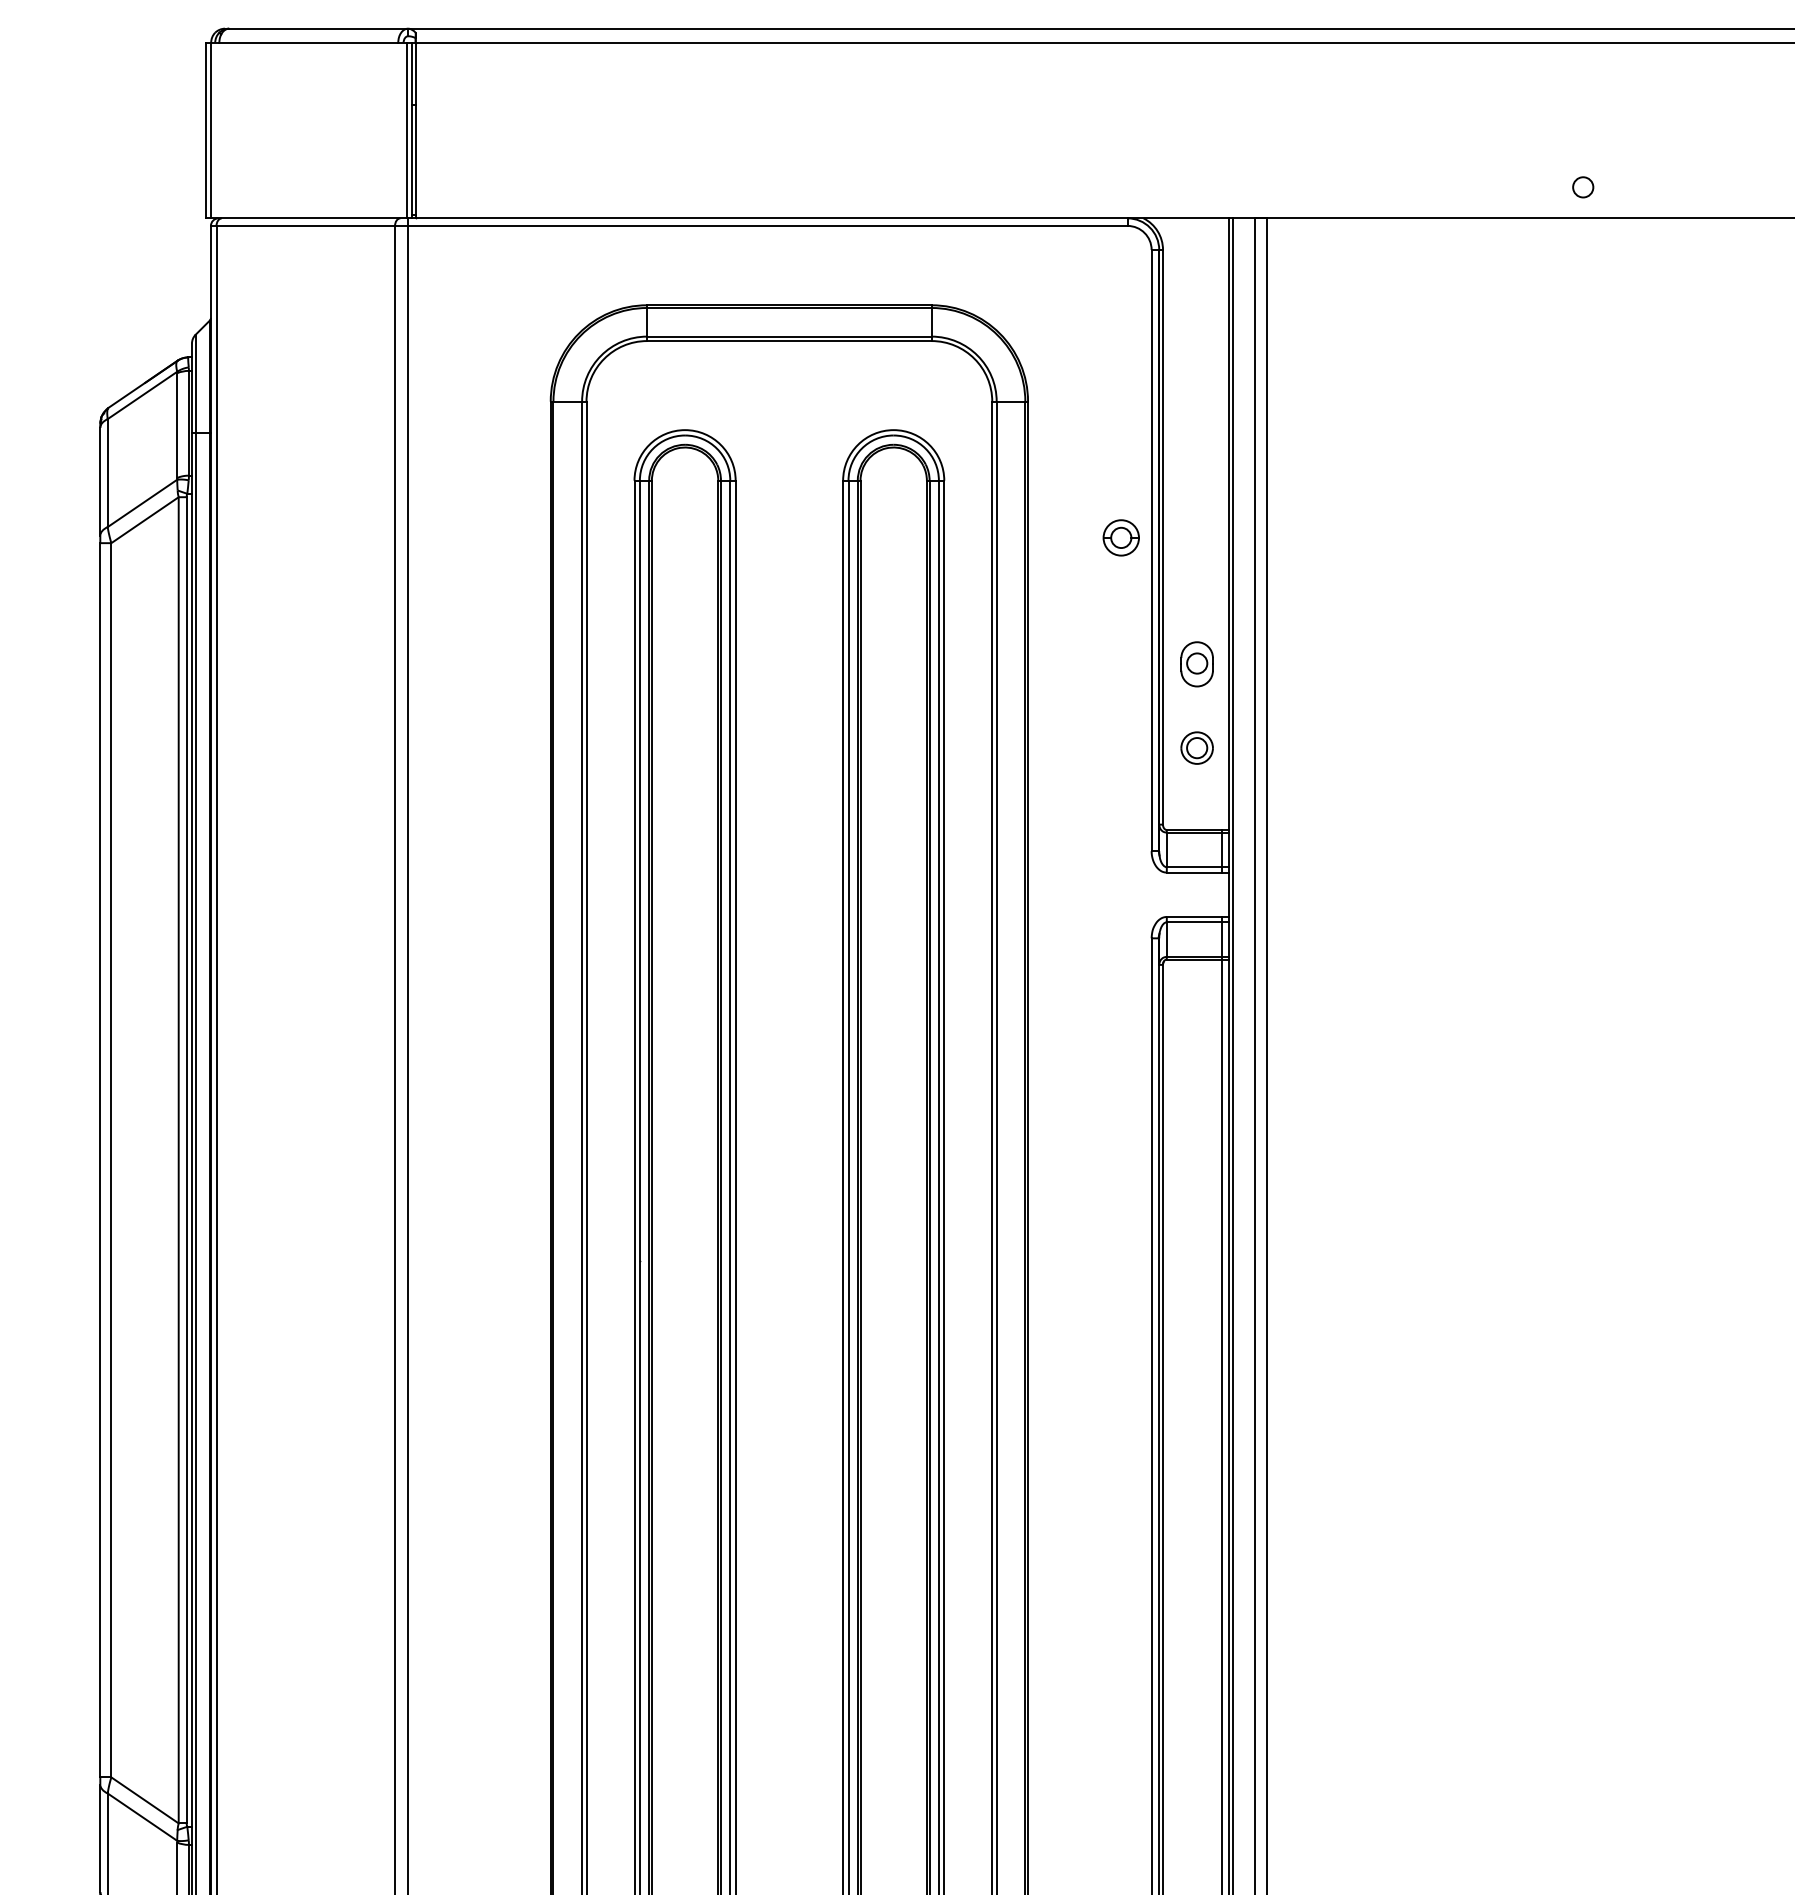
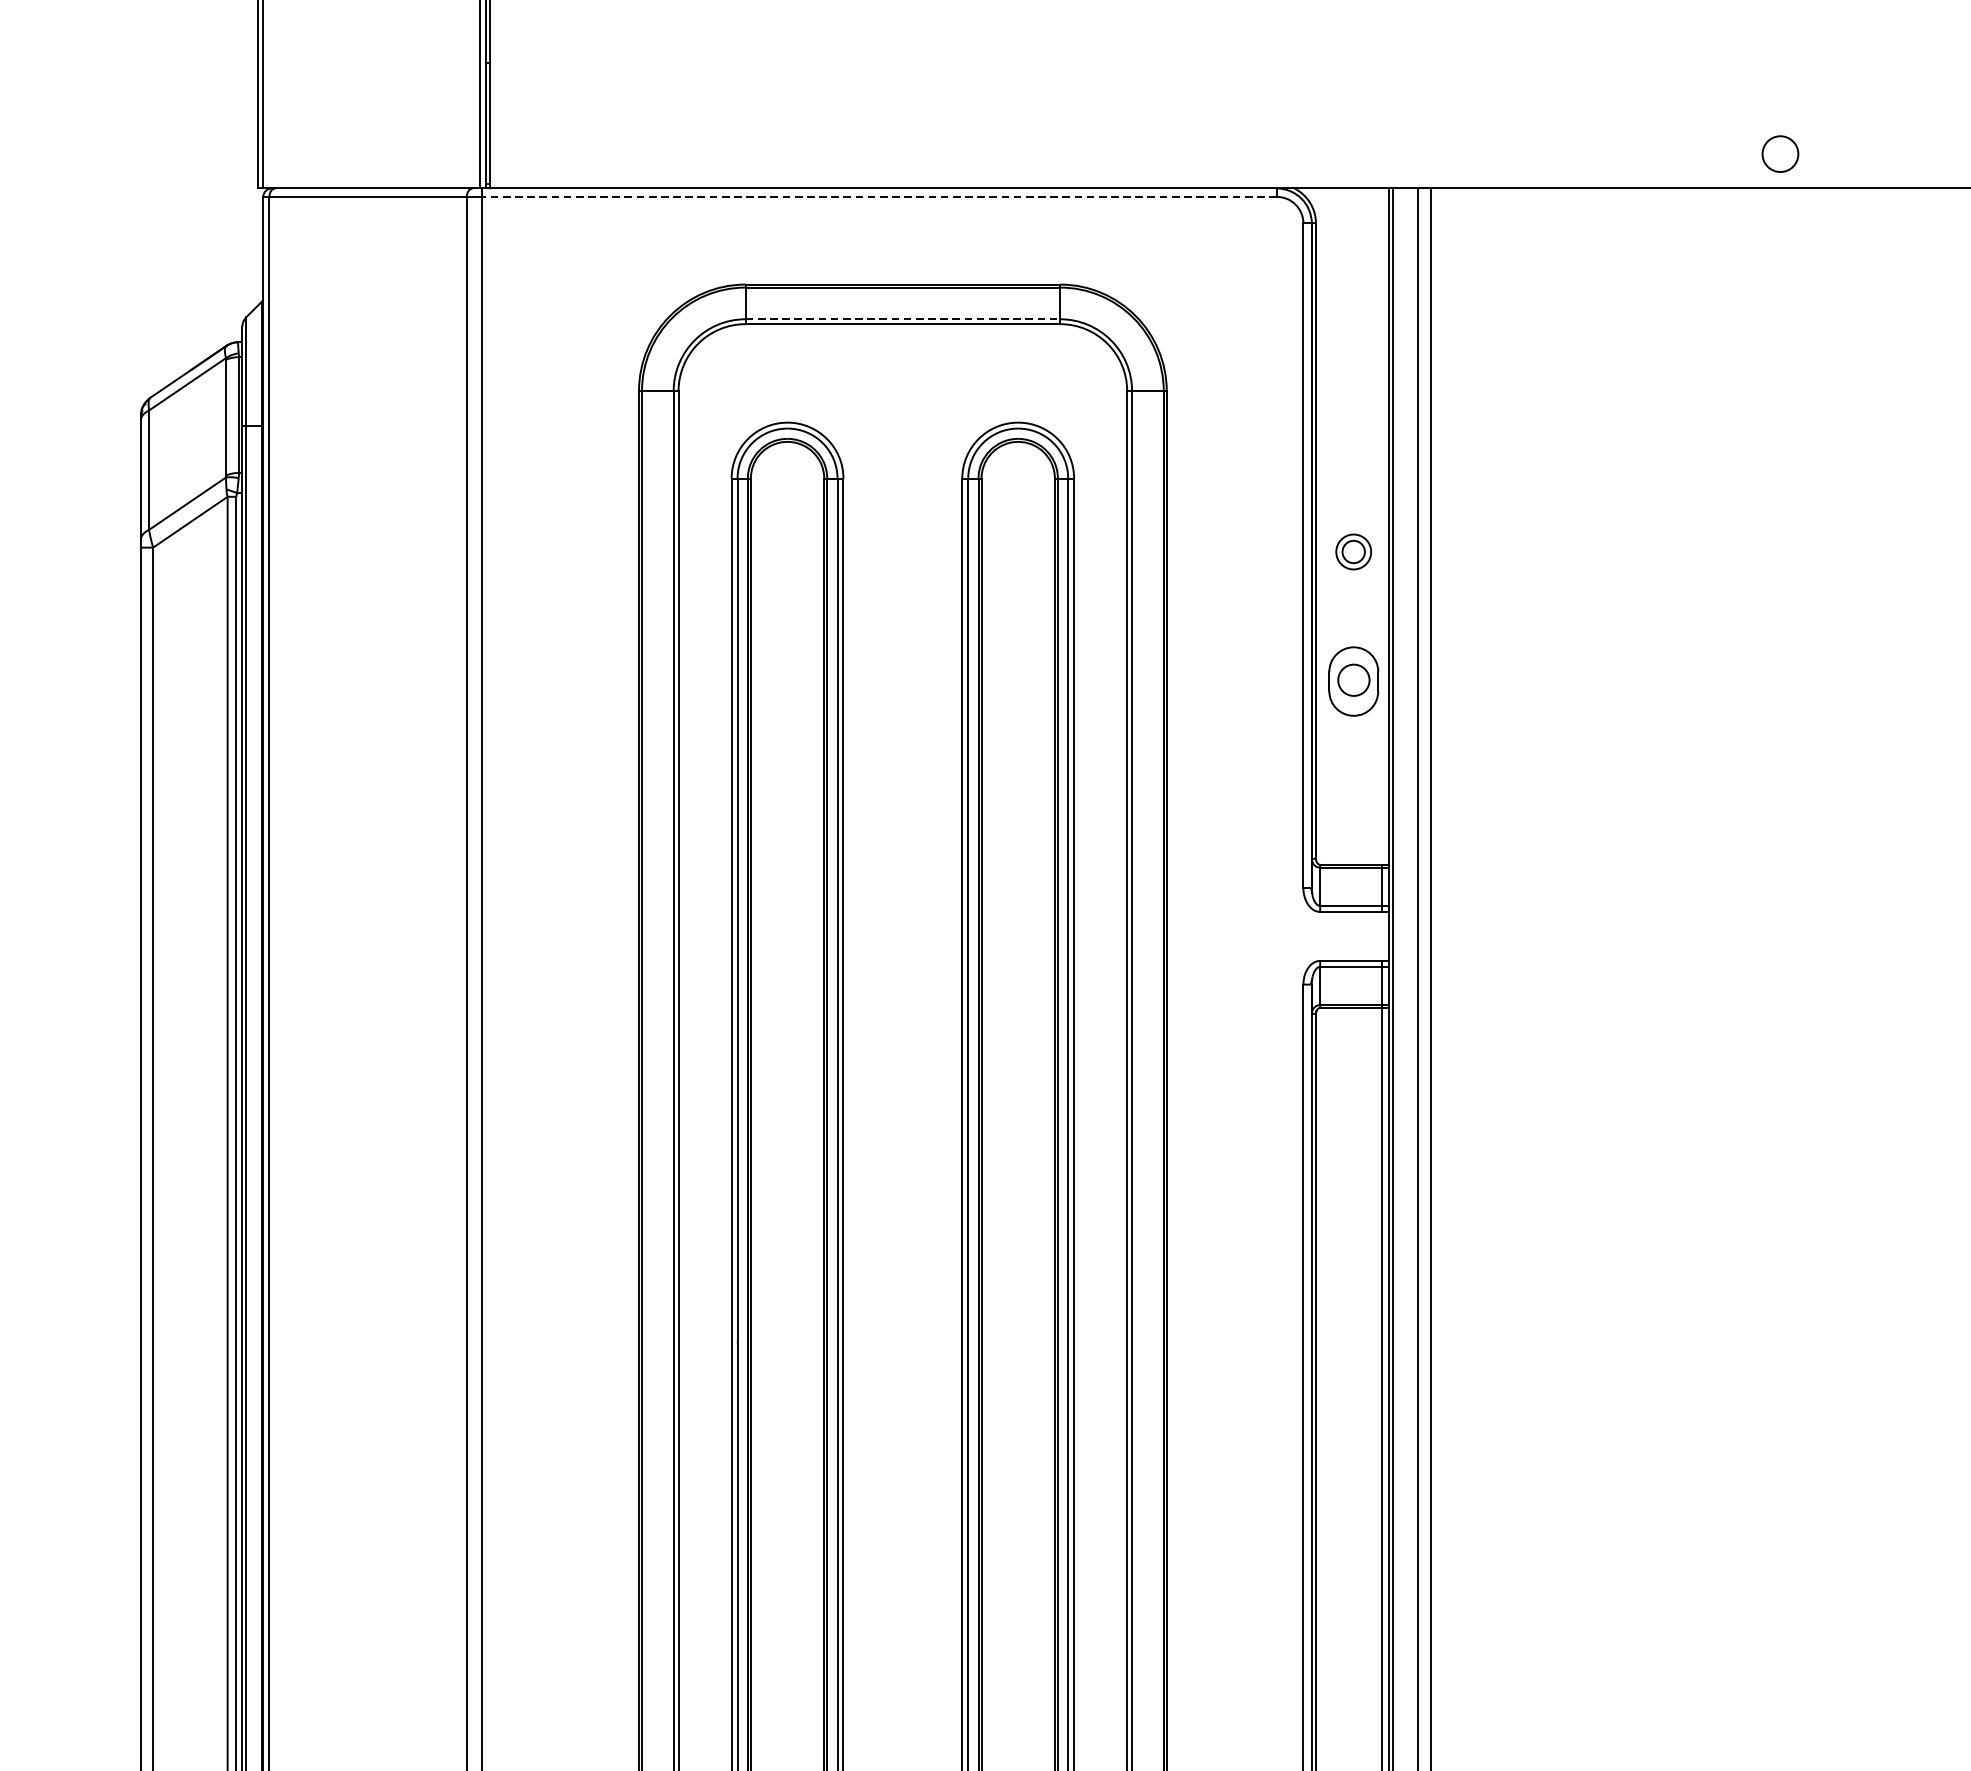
circle: (1583, 187) -> (1780, 154), size x1.6
line: (768, 225) -> (879, 196), solid -> dashed
line: (789, 336) -> (902, 319), solid -> dashed
part: (1120, 537) -> (1268, 541), removed
part: (1196, 664) -> (1353, 681), size x1.4
part: (1196, 747) -> (1353, 551), moved

